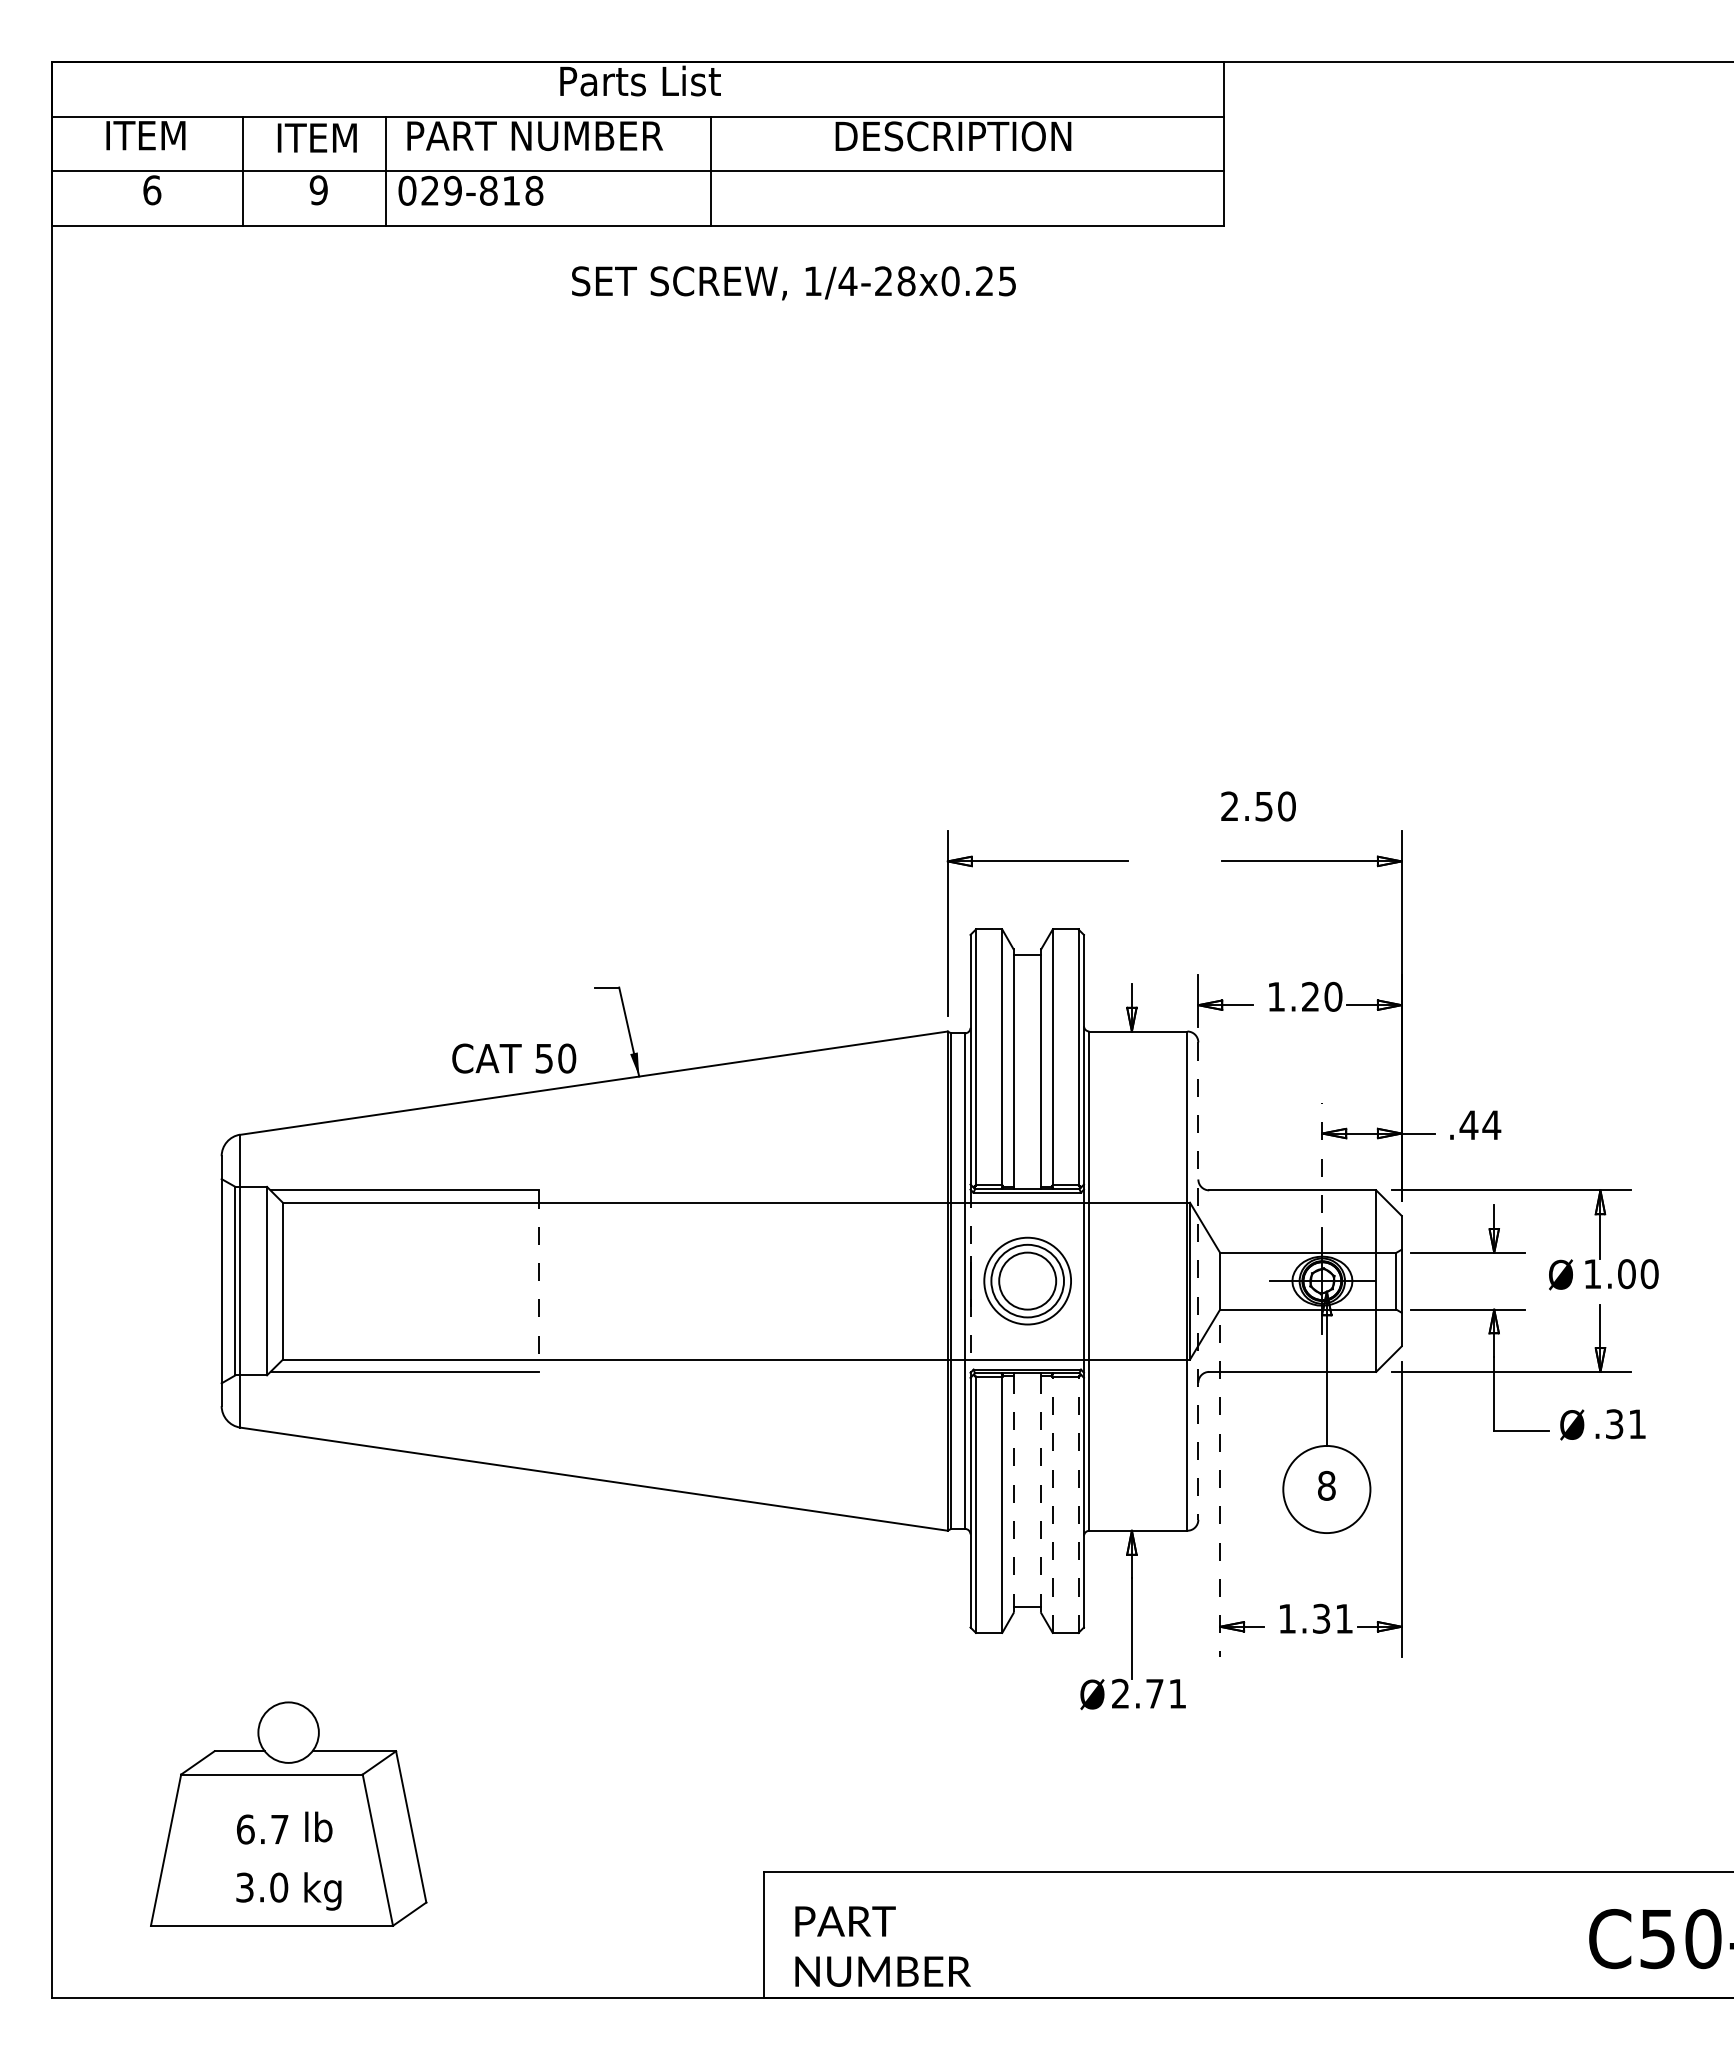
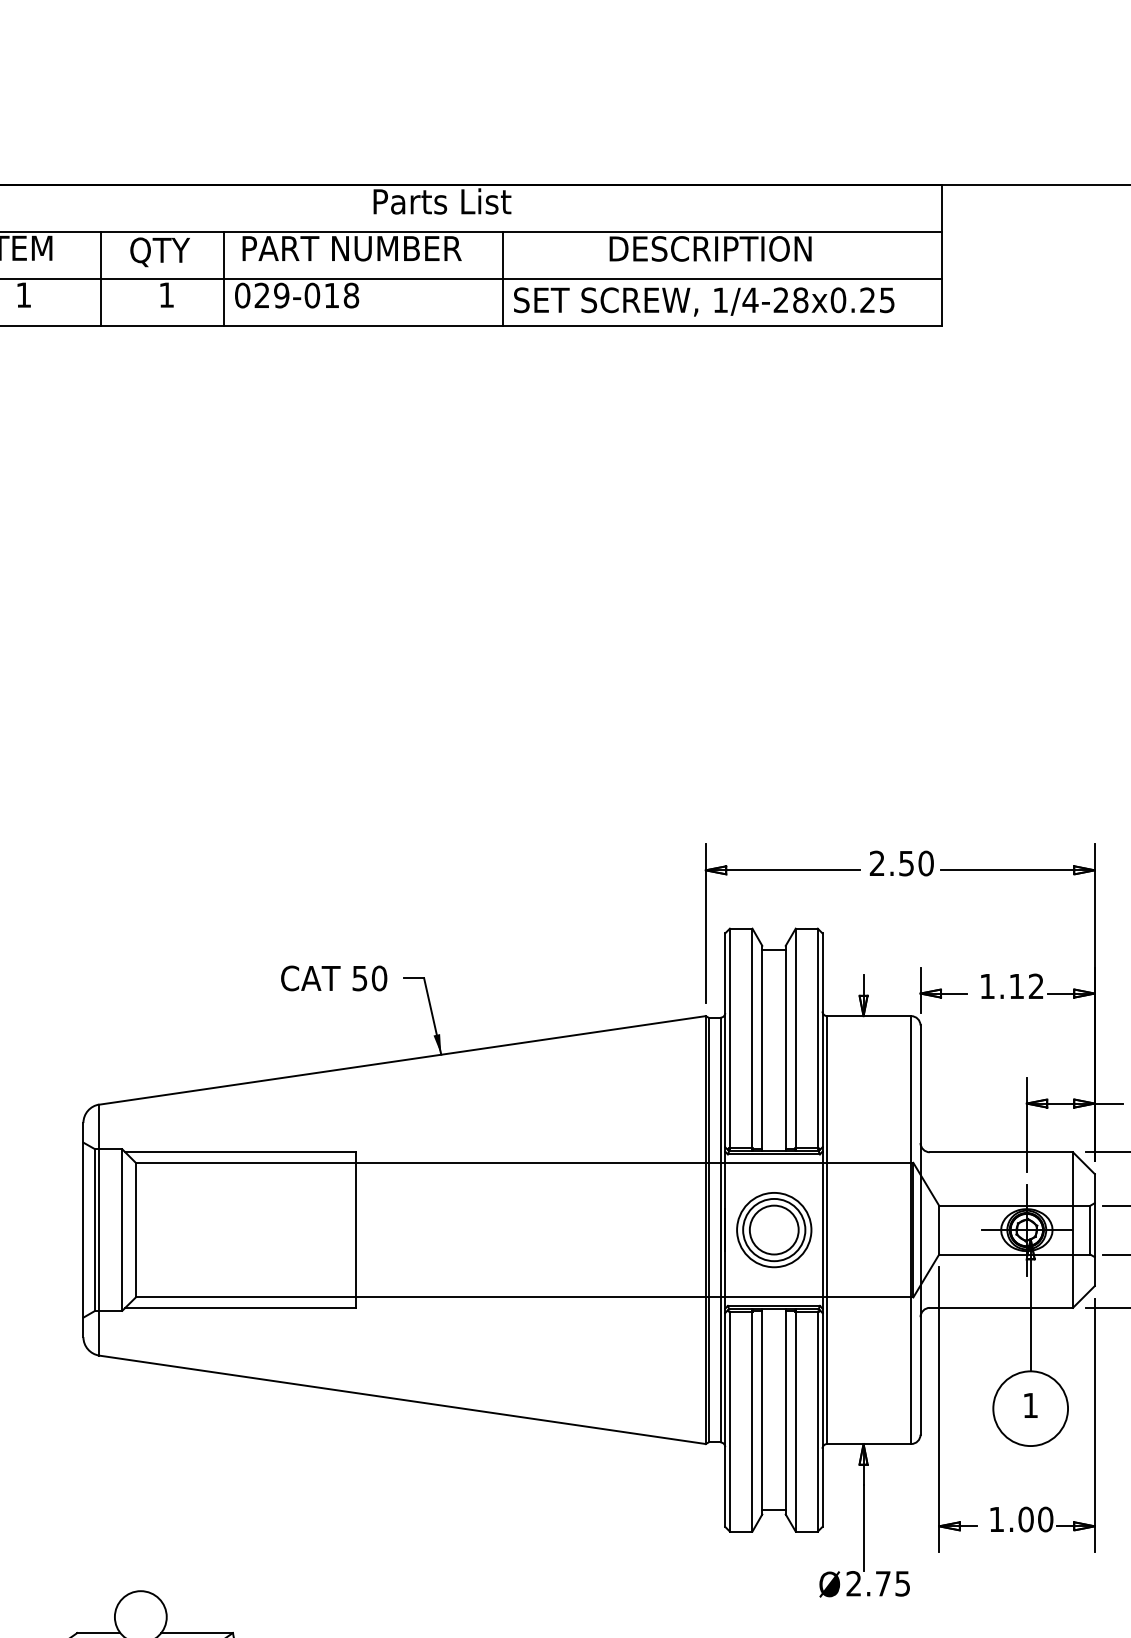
text: (316, 140) -> (164, 252), ITEM -> QTY
text: (152, 190) -> (24, 295), 6 -> 1
text: (318, 190) -> (166, 295), 9 -> 1
text: (488, 190) -> (312, 295), 029-818 -> 029-018
text: (793, 283) -> (703, 302), moved
text: (1258, 806) -> (901, 863), moved
text: (1322, 996) -> (1026, 986), 1.20 -> 1.12
text: (514, 1058) -> (334, 978), moved
line: (1322, 1158) -> (1026, 1124), dashed -> solid
line: (539, 1281) -> (355, 1230), dashed -> solid
line: (970, 1281) -> (725, 1230), dashed -> solid
line: (1198, 1281) -> (920, 1230), dashed -> solid
text: (1326, 1485) -> (1030, 1405), 8 -> 1
line: (1220, 1491) -> (939, 1410), dashed -> solid
line: (1013, 1494) -> (762, 1412), dashed -> solid
line: (1041, 1494) -> (786, 1412), dashed -> solid
line: (1052, 1504) -> (795, 1421), dashed -> solid
line: (1078, 1504) -> (817, 1421), dashed -> solid
text: (1332, 1618) -> (1035, 1519), 1.31 -> 1.00
text: (1177, 1693) -> (902, 1583), 2.71 -> 2.75

